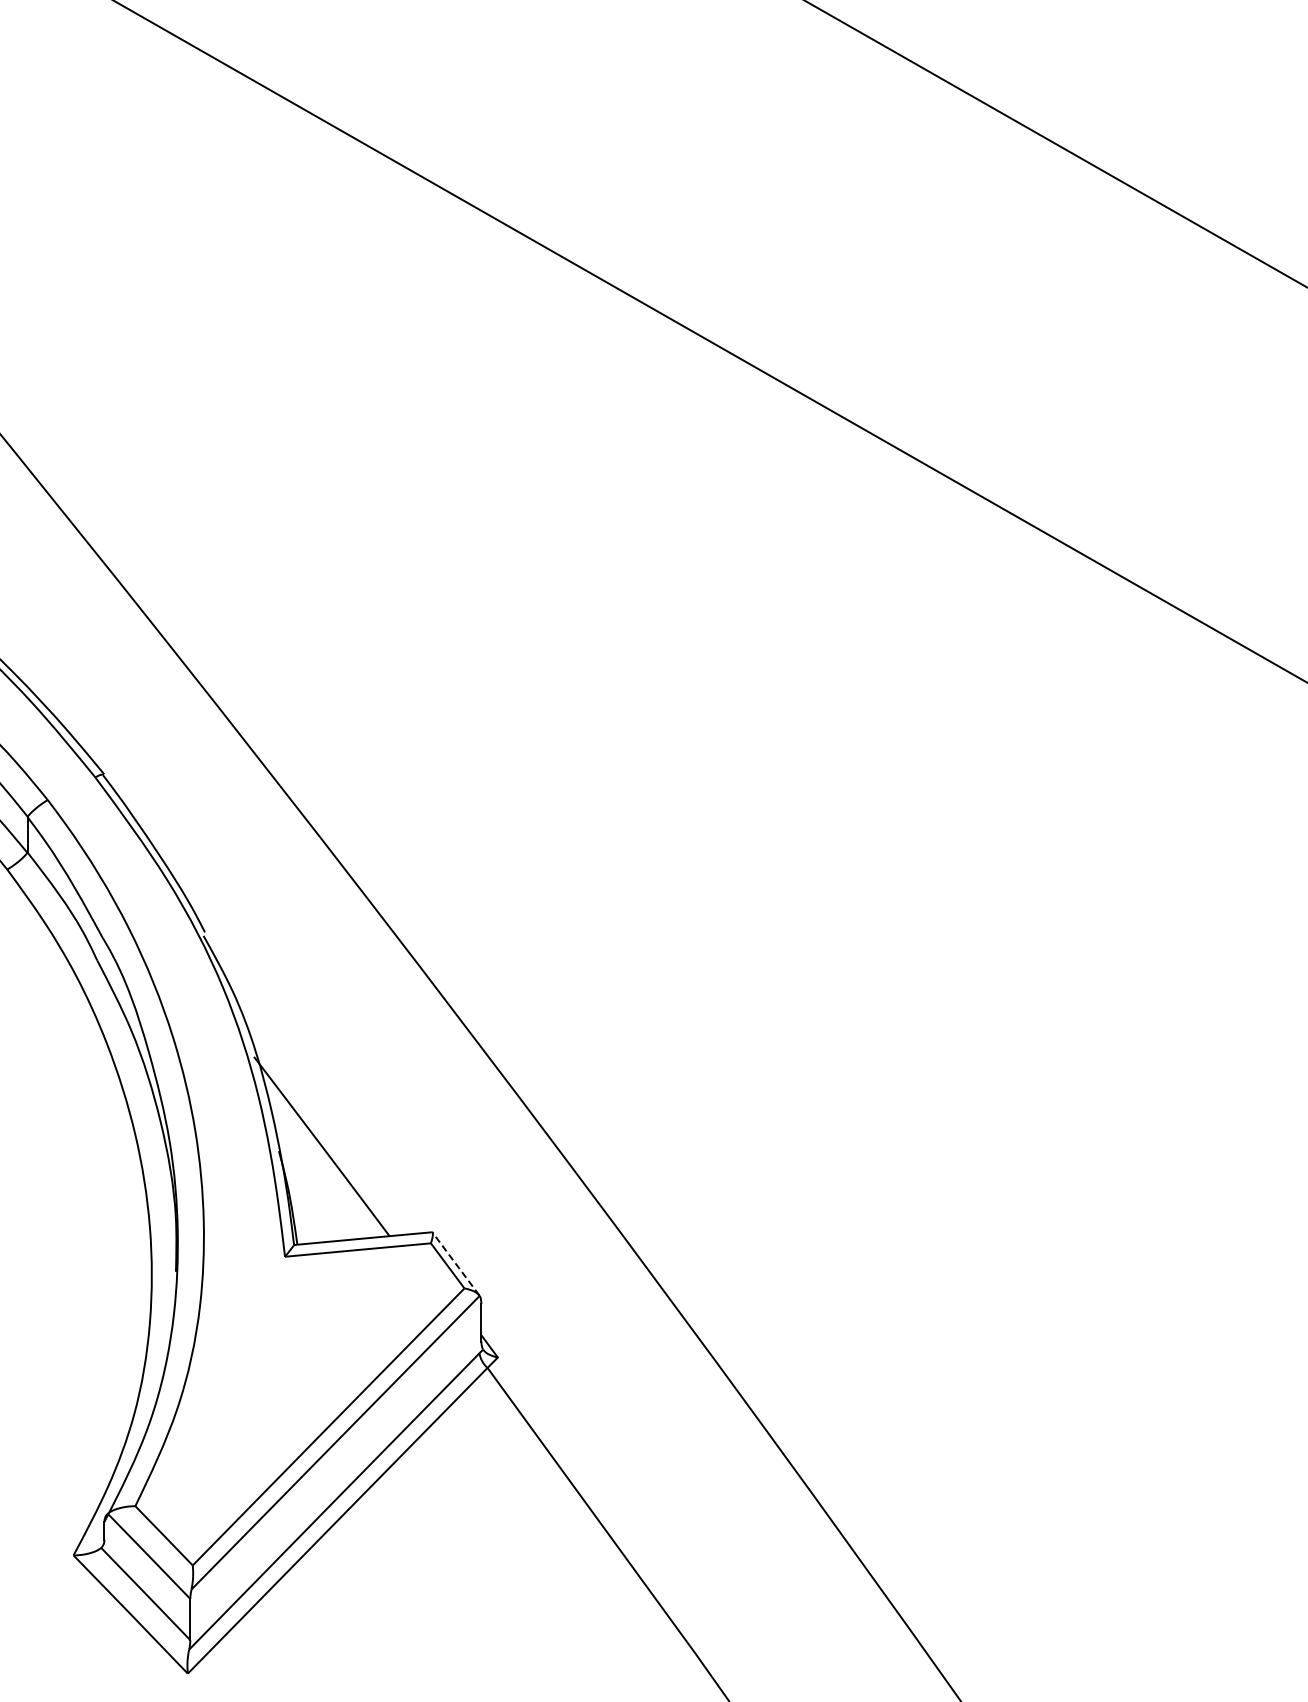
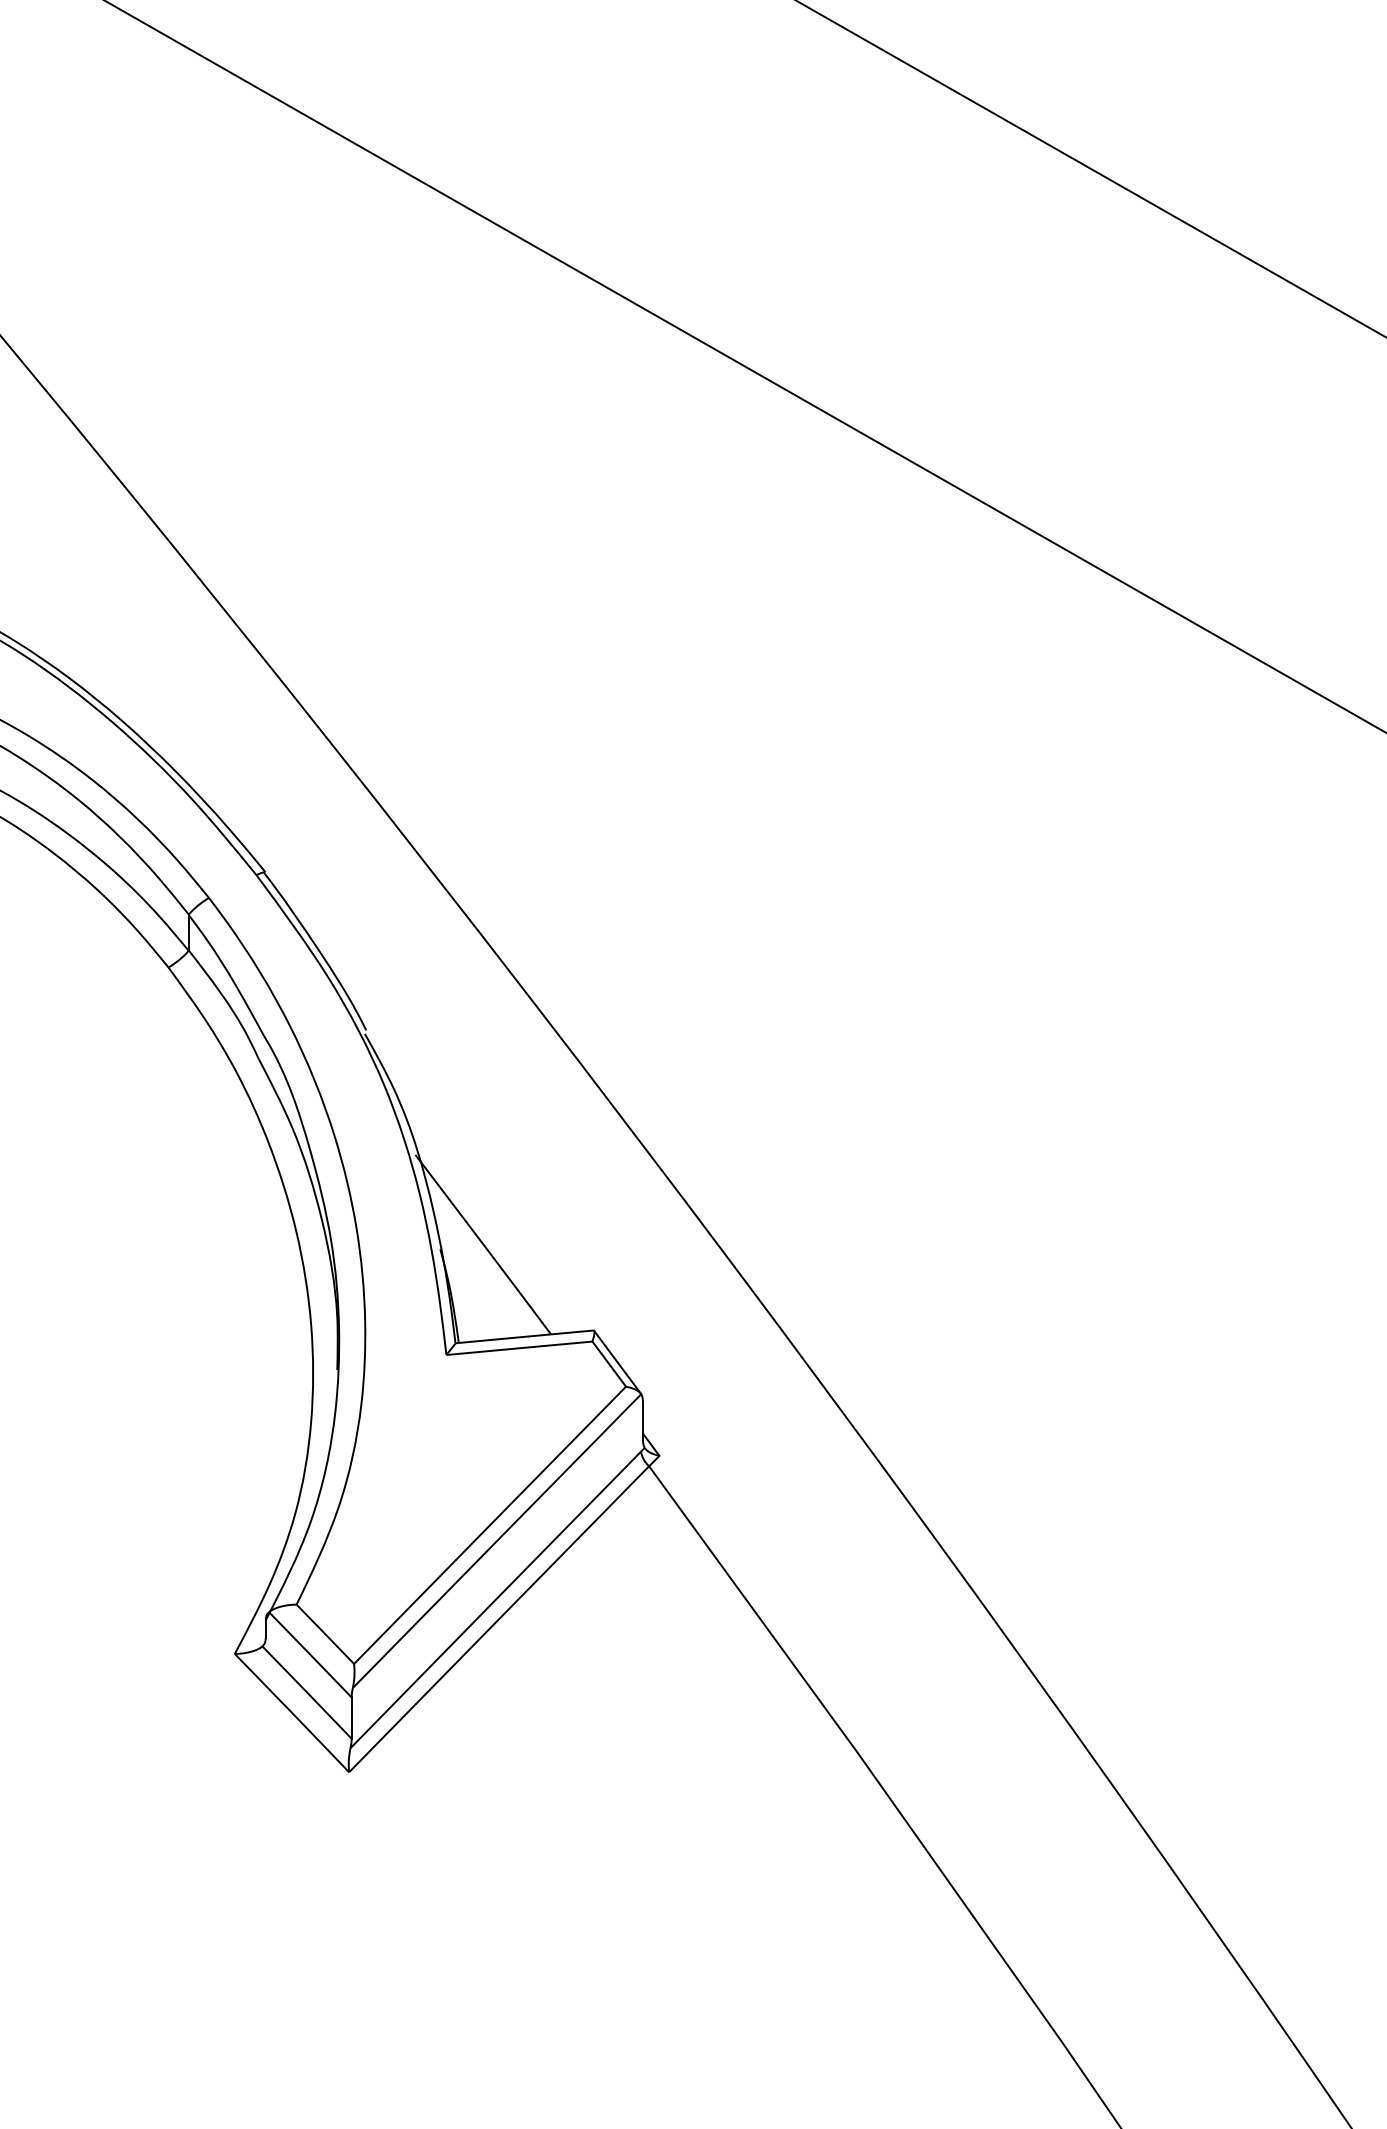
line: (455, 1263) -> (617, 1361), dashed -> solid

